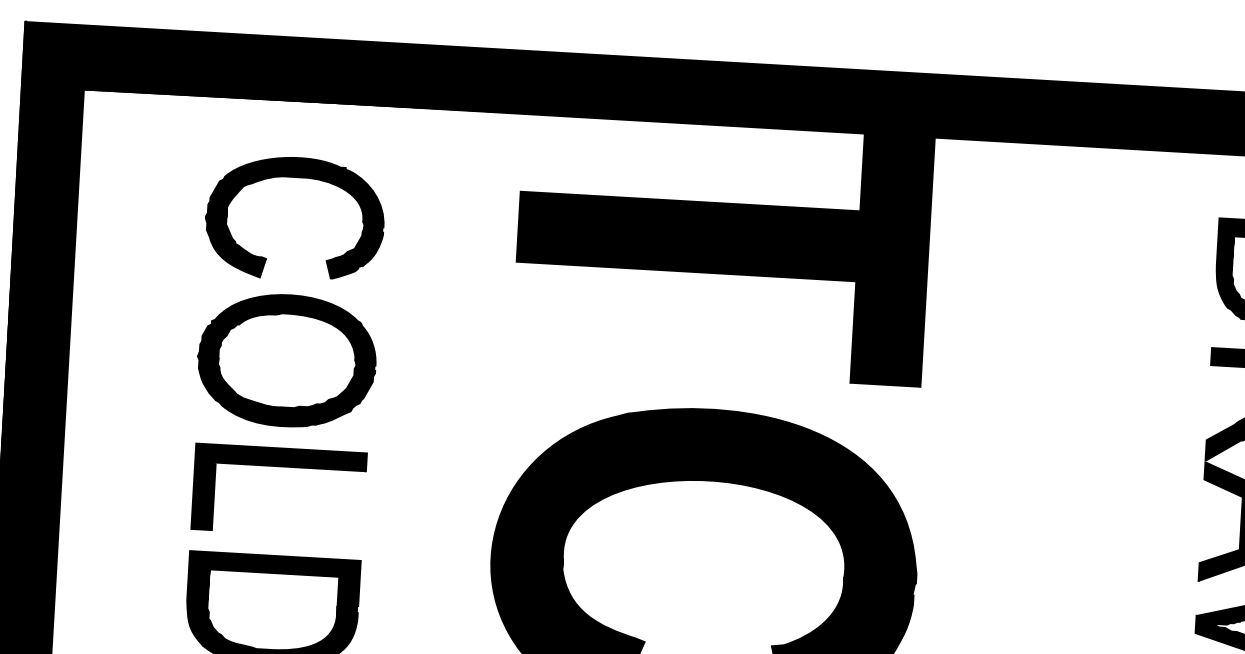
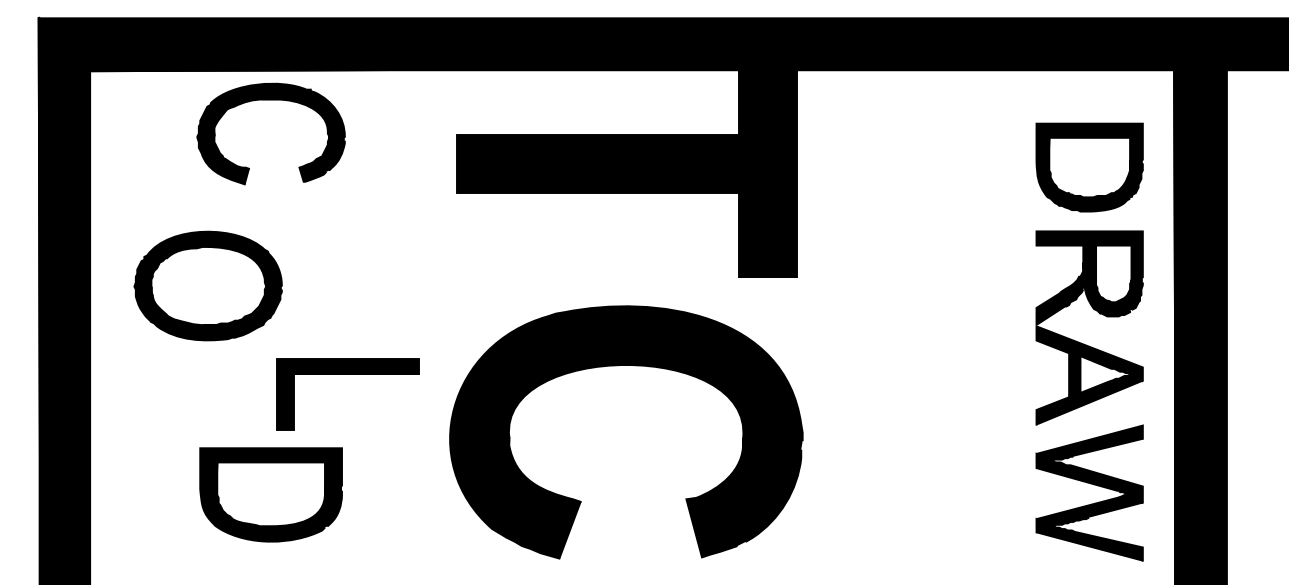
part: (296, 178) -> (270, 100), moved
part: (285, 360) -> (207, 285), moved
part: (279, 467) -> (347, 374), moved

